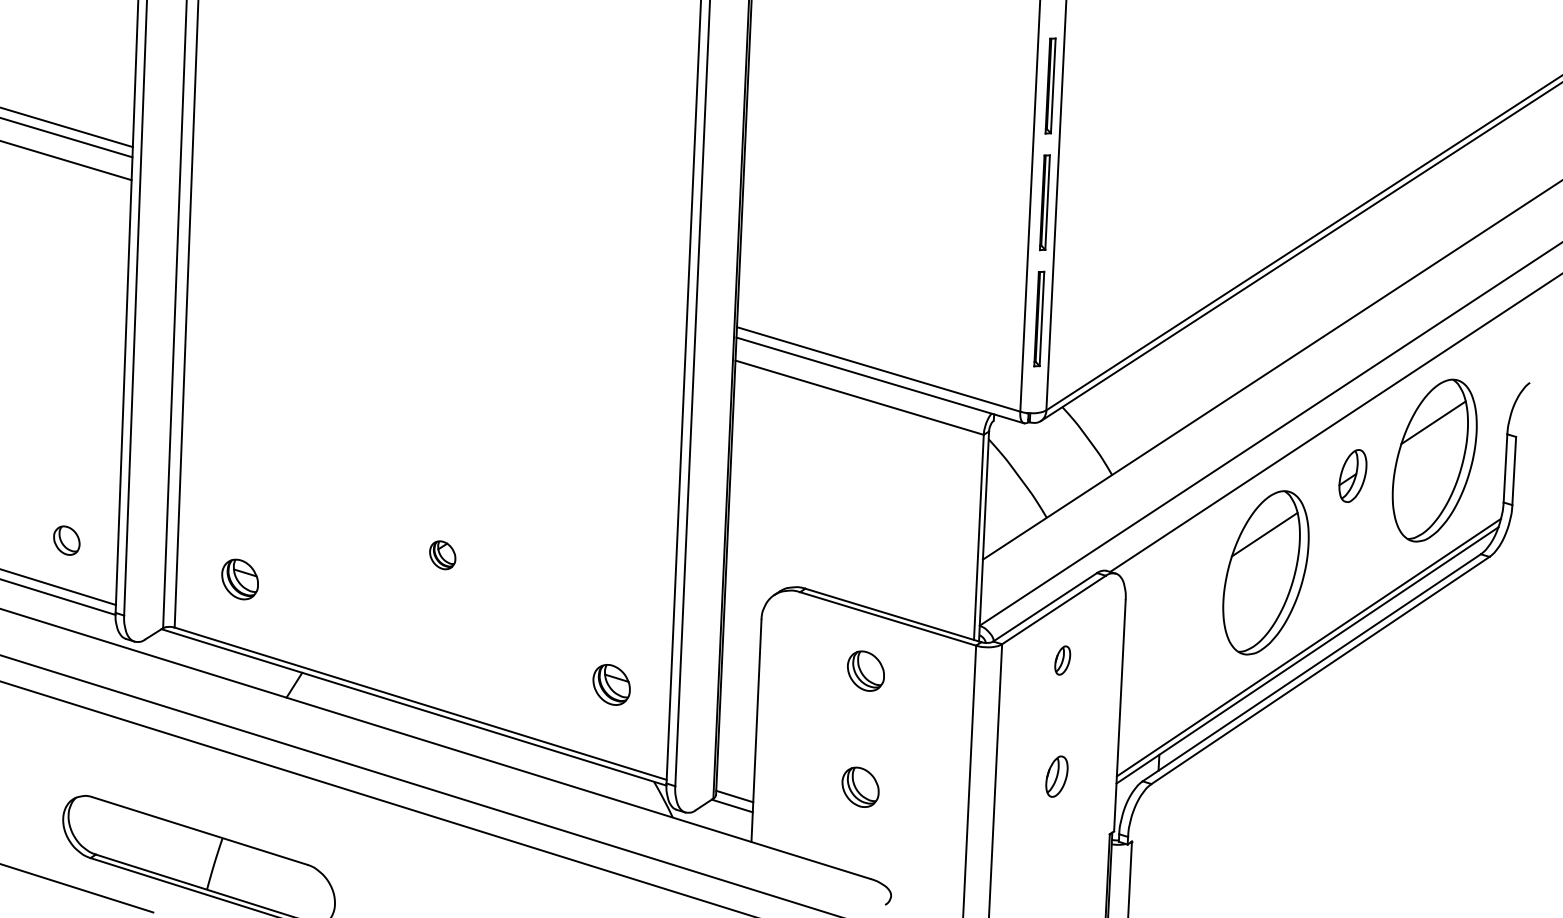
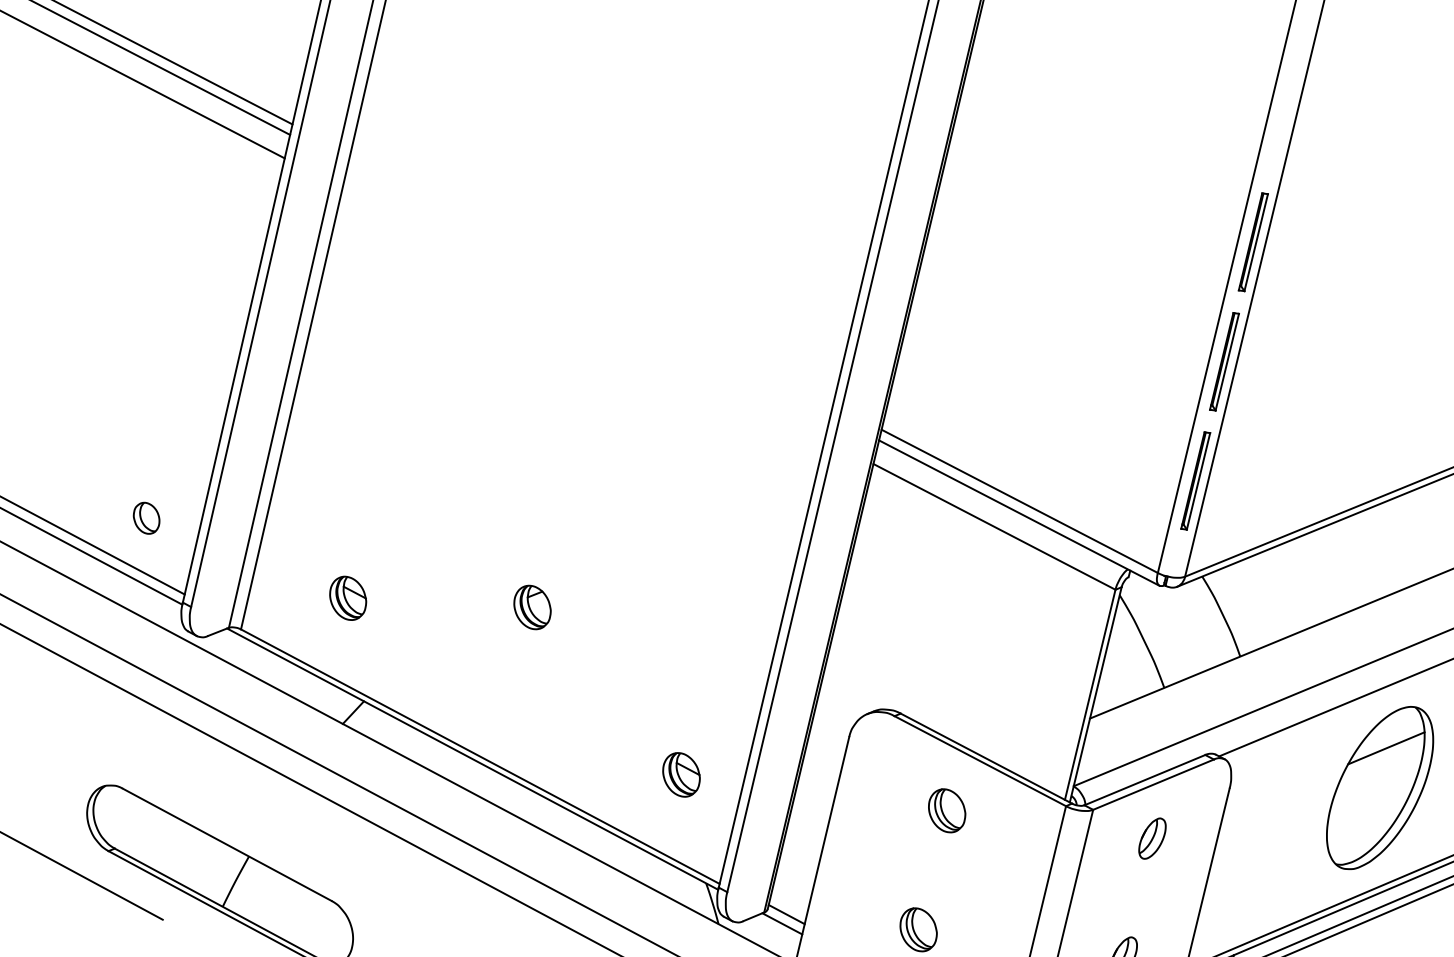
part: (442, 555) -> (532, 607), size x1.43
part: (239, 579) -> (347, 598), moved
part: (1062, 660) -> (1152, 838), size x1.43

